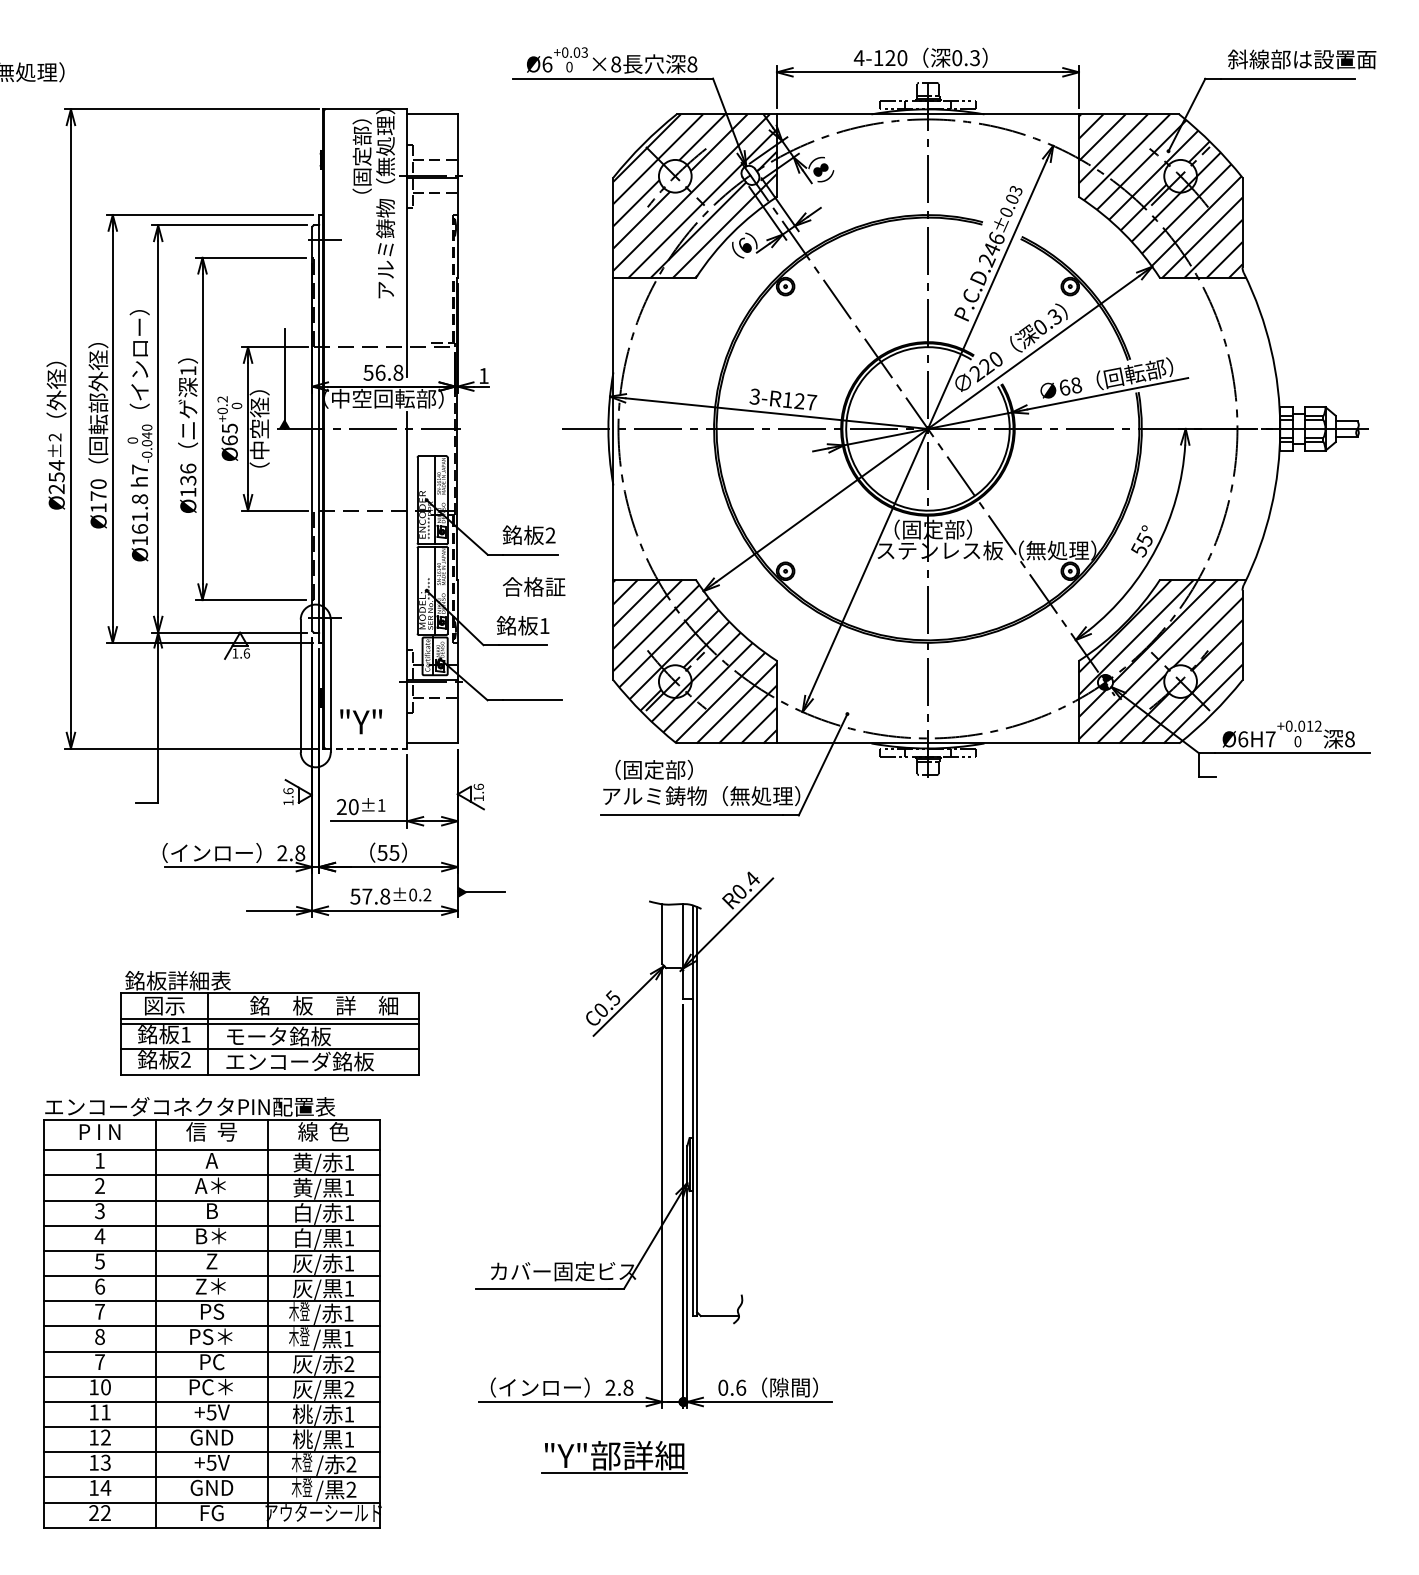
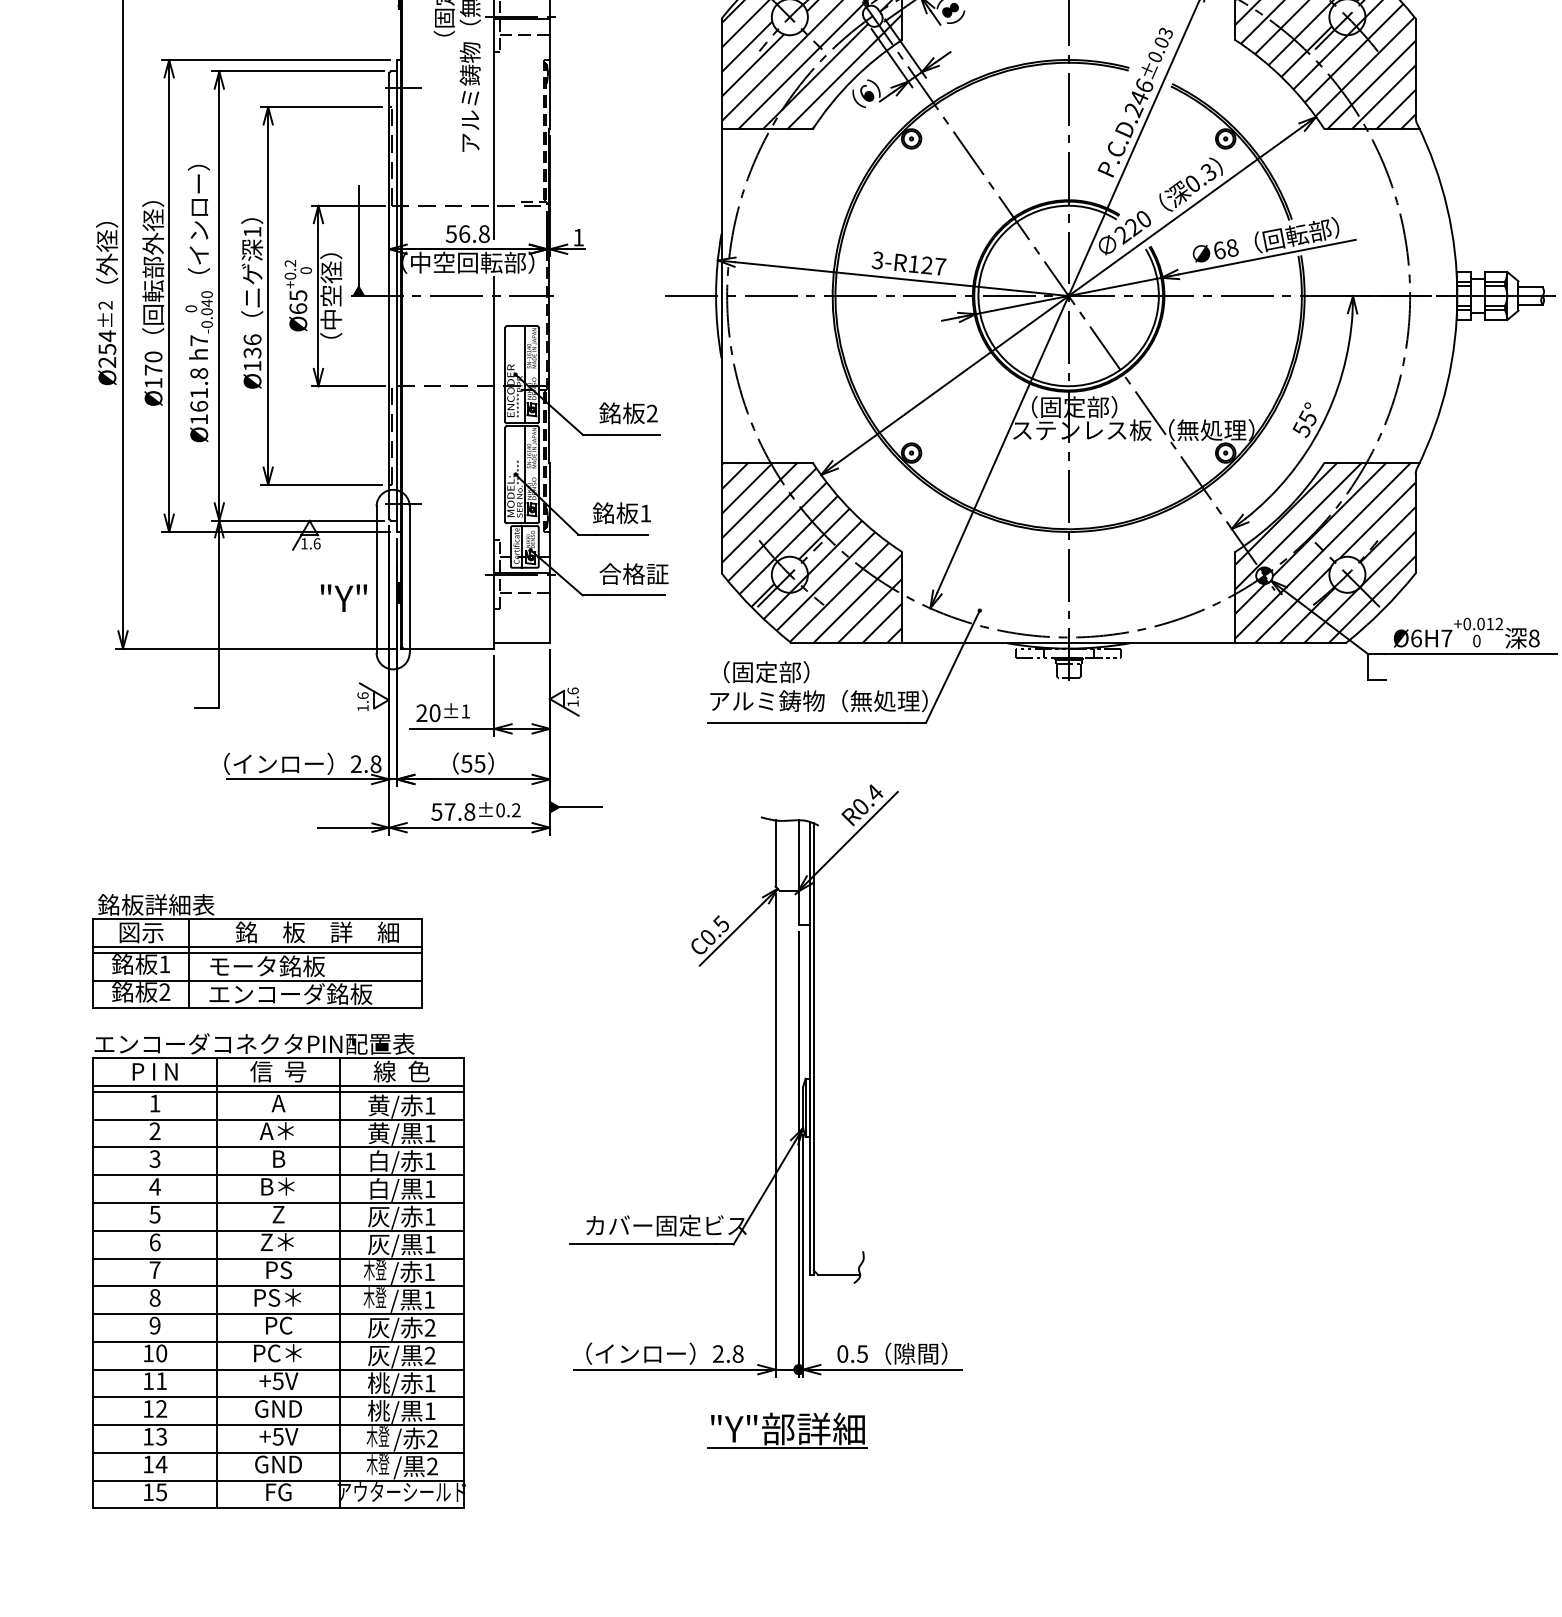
text: (534, 586) -> (634, 573), moved
text: (361, 721) -> (344, 597), moved
line: (366, 748) -> (449, 648), dashed -> solid
part: (269, 1023) -> (257, 952), moved
line: (211, 1144) -> (278, 1085), added
text: (99, 1362) -> (154, 1326), 7 -> 9
text: (741, 1387) -> (862, 1353), 0.6 -> 0.5
part: (614, 1457) -> (787, 1430), moved
text: (99, 1513) -> (154, 1492), 22 -> 15

